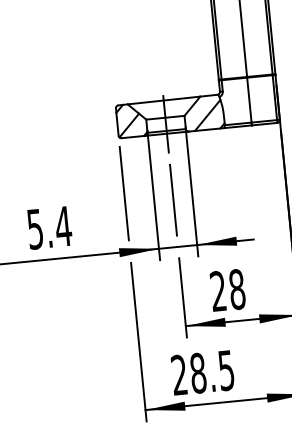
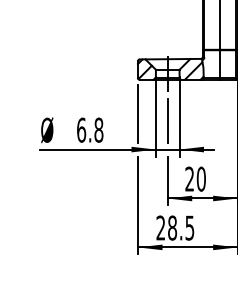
text: (49, 226) -> (90, 129), 5.4 -> 6.8
text: (235, 290) -> (200, 179), 28 -> 20

